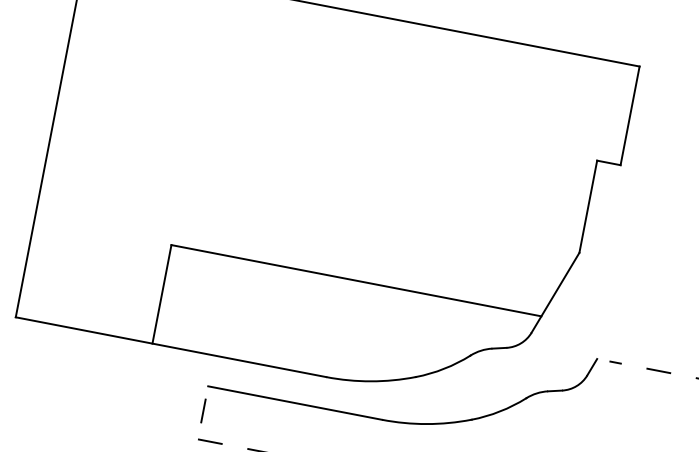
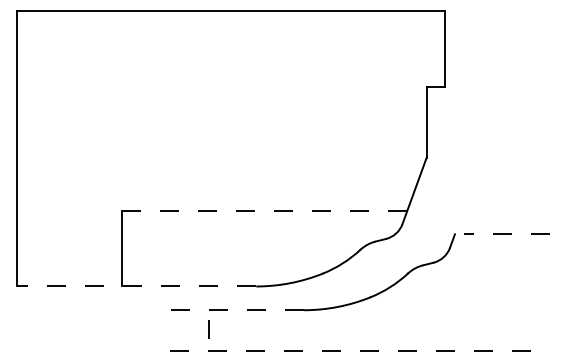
line: (355, 280) -> (264, 210), solid -> dashed
line: (170, 347) -> (136, 286), solid -> dashed
line: (294, 403) -> (236, 310), solid -> dashed
line: (202, 411) -> (208, 329), moved

